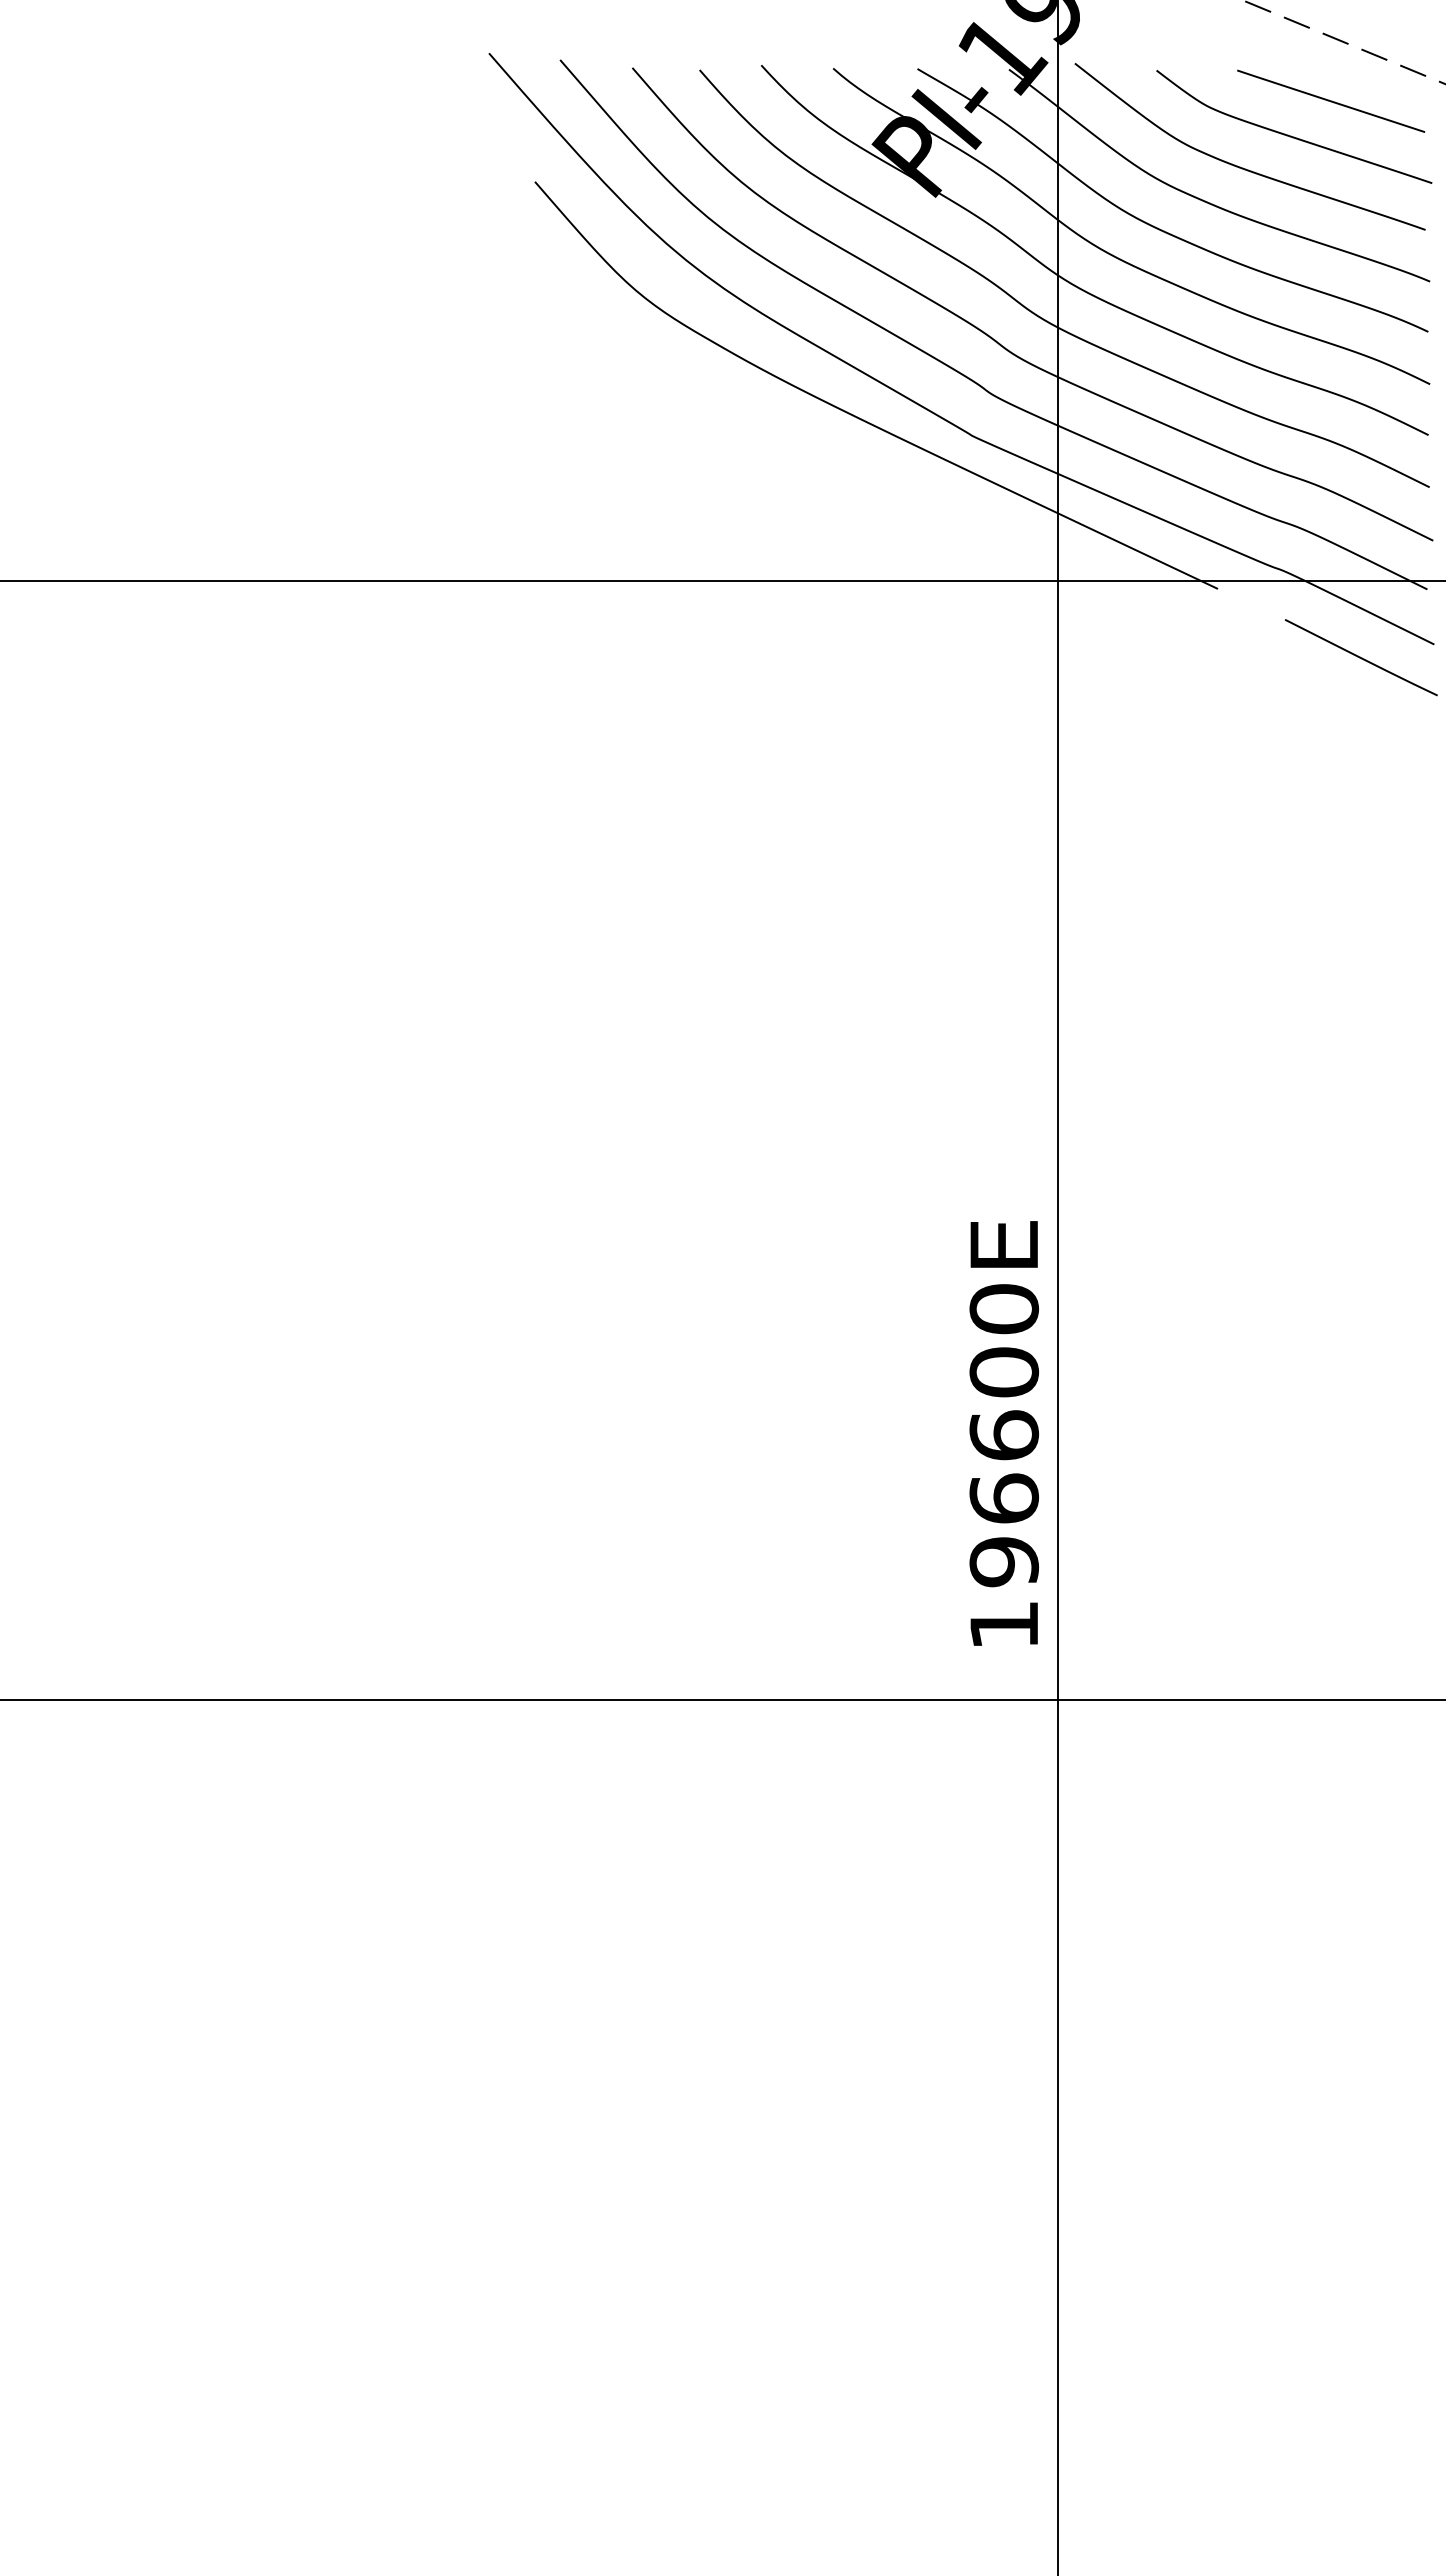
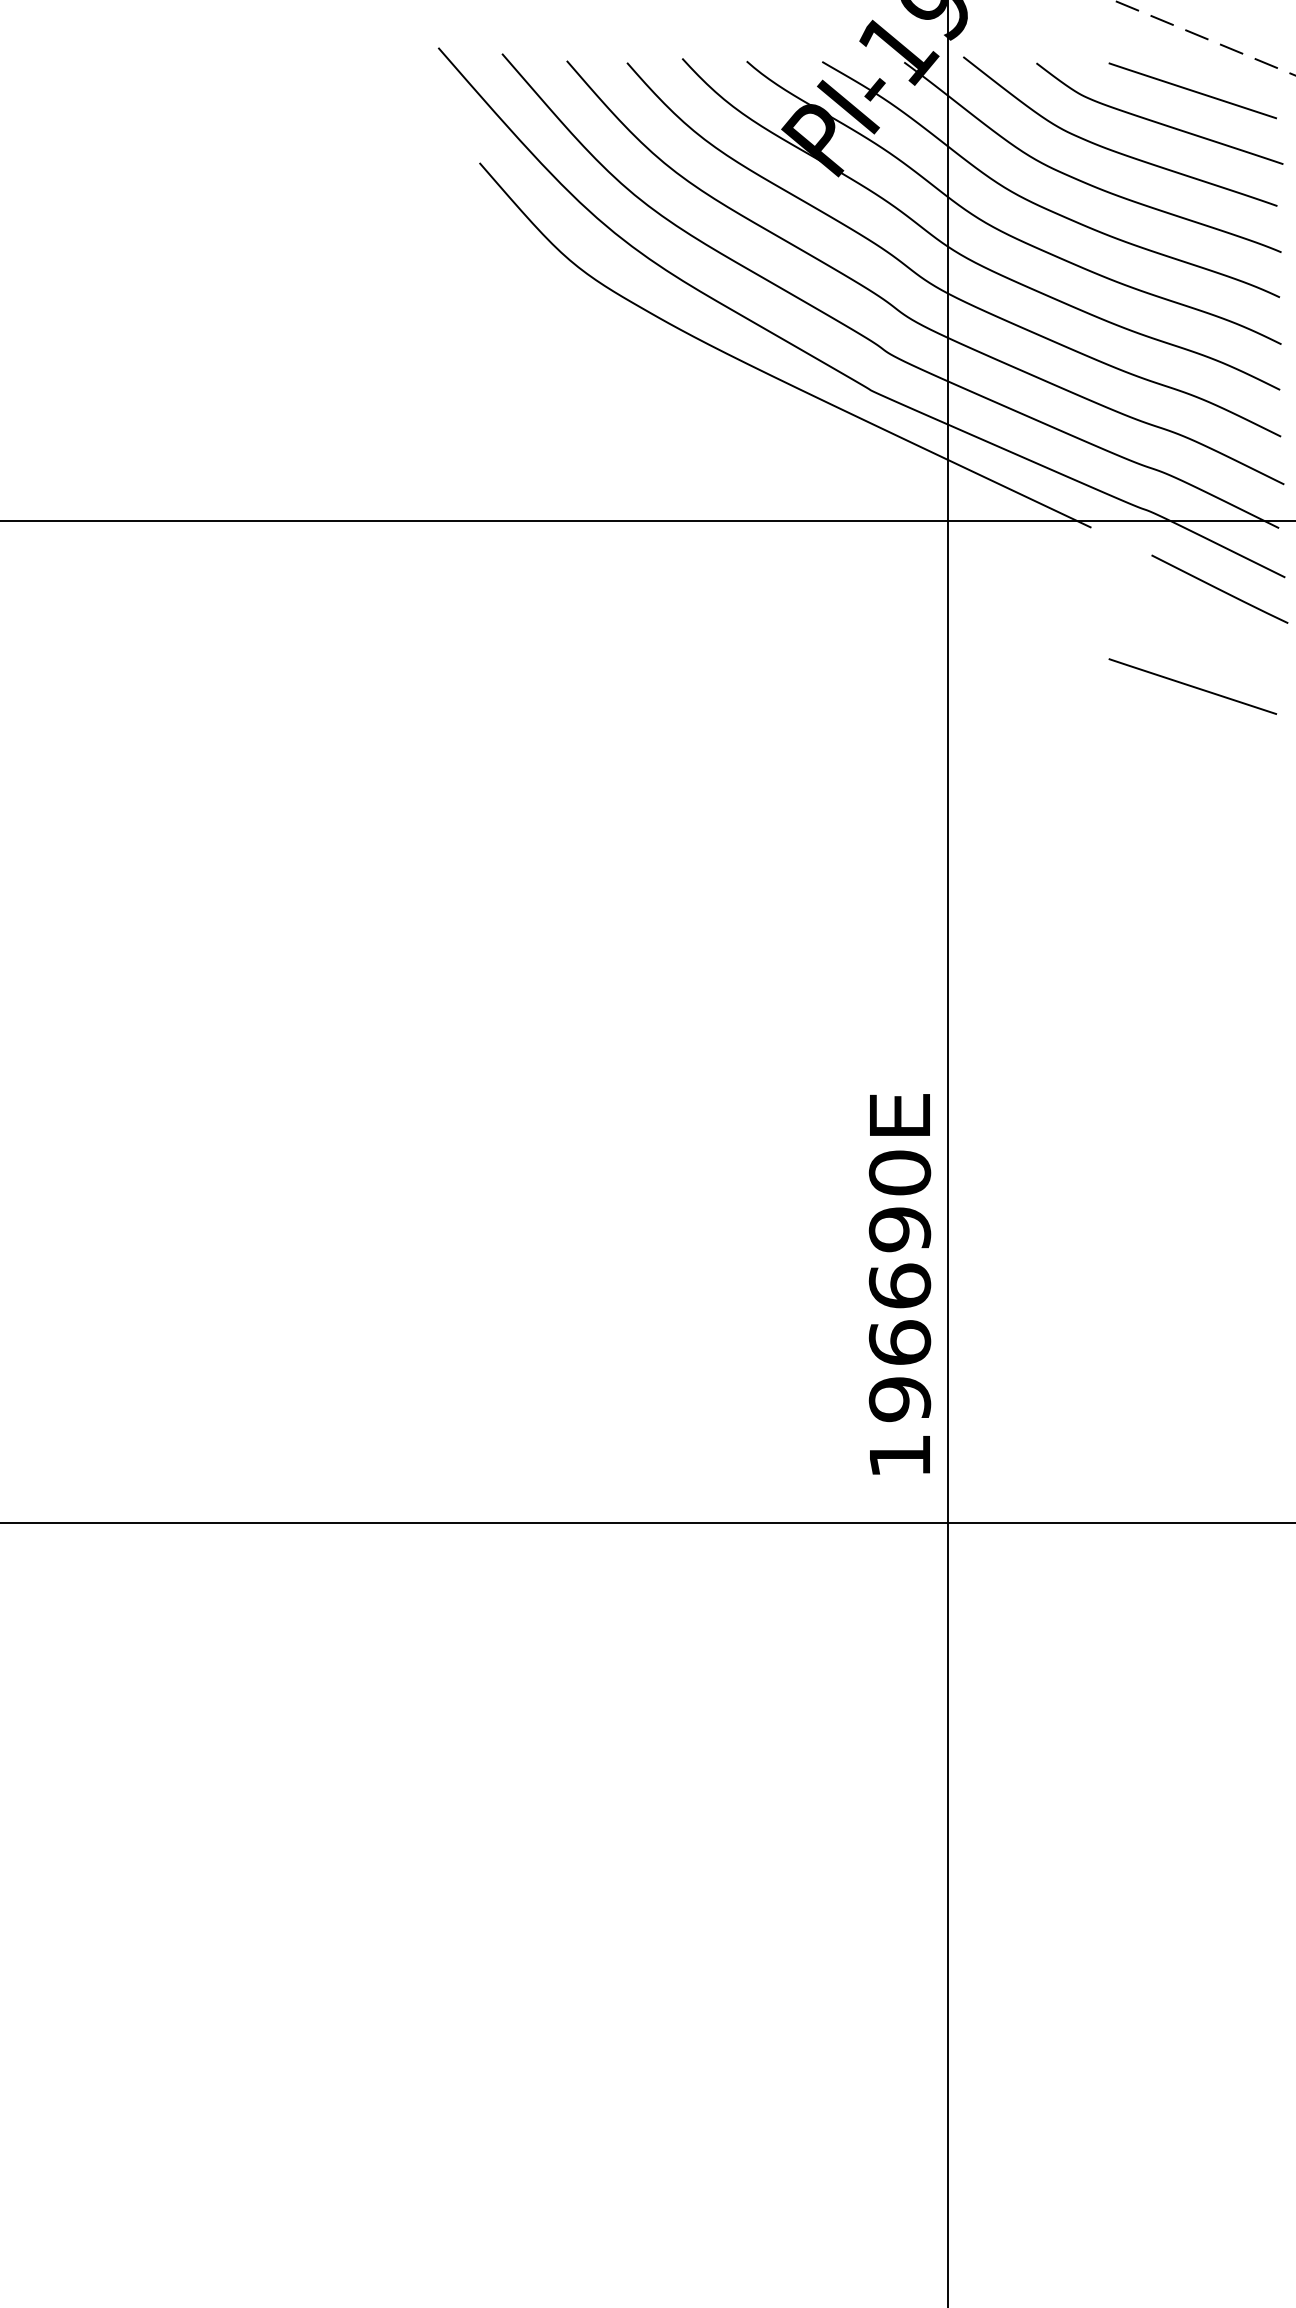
line: (1331, 765) -> (1193, 685), added
text: (1004, 1372) -> (900, 1229), 196600E -> 196690E

